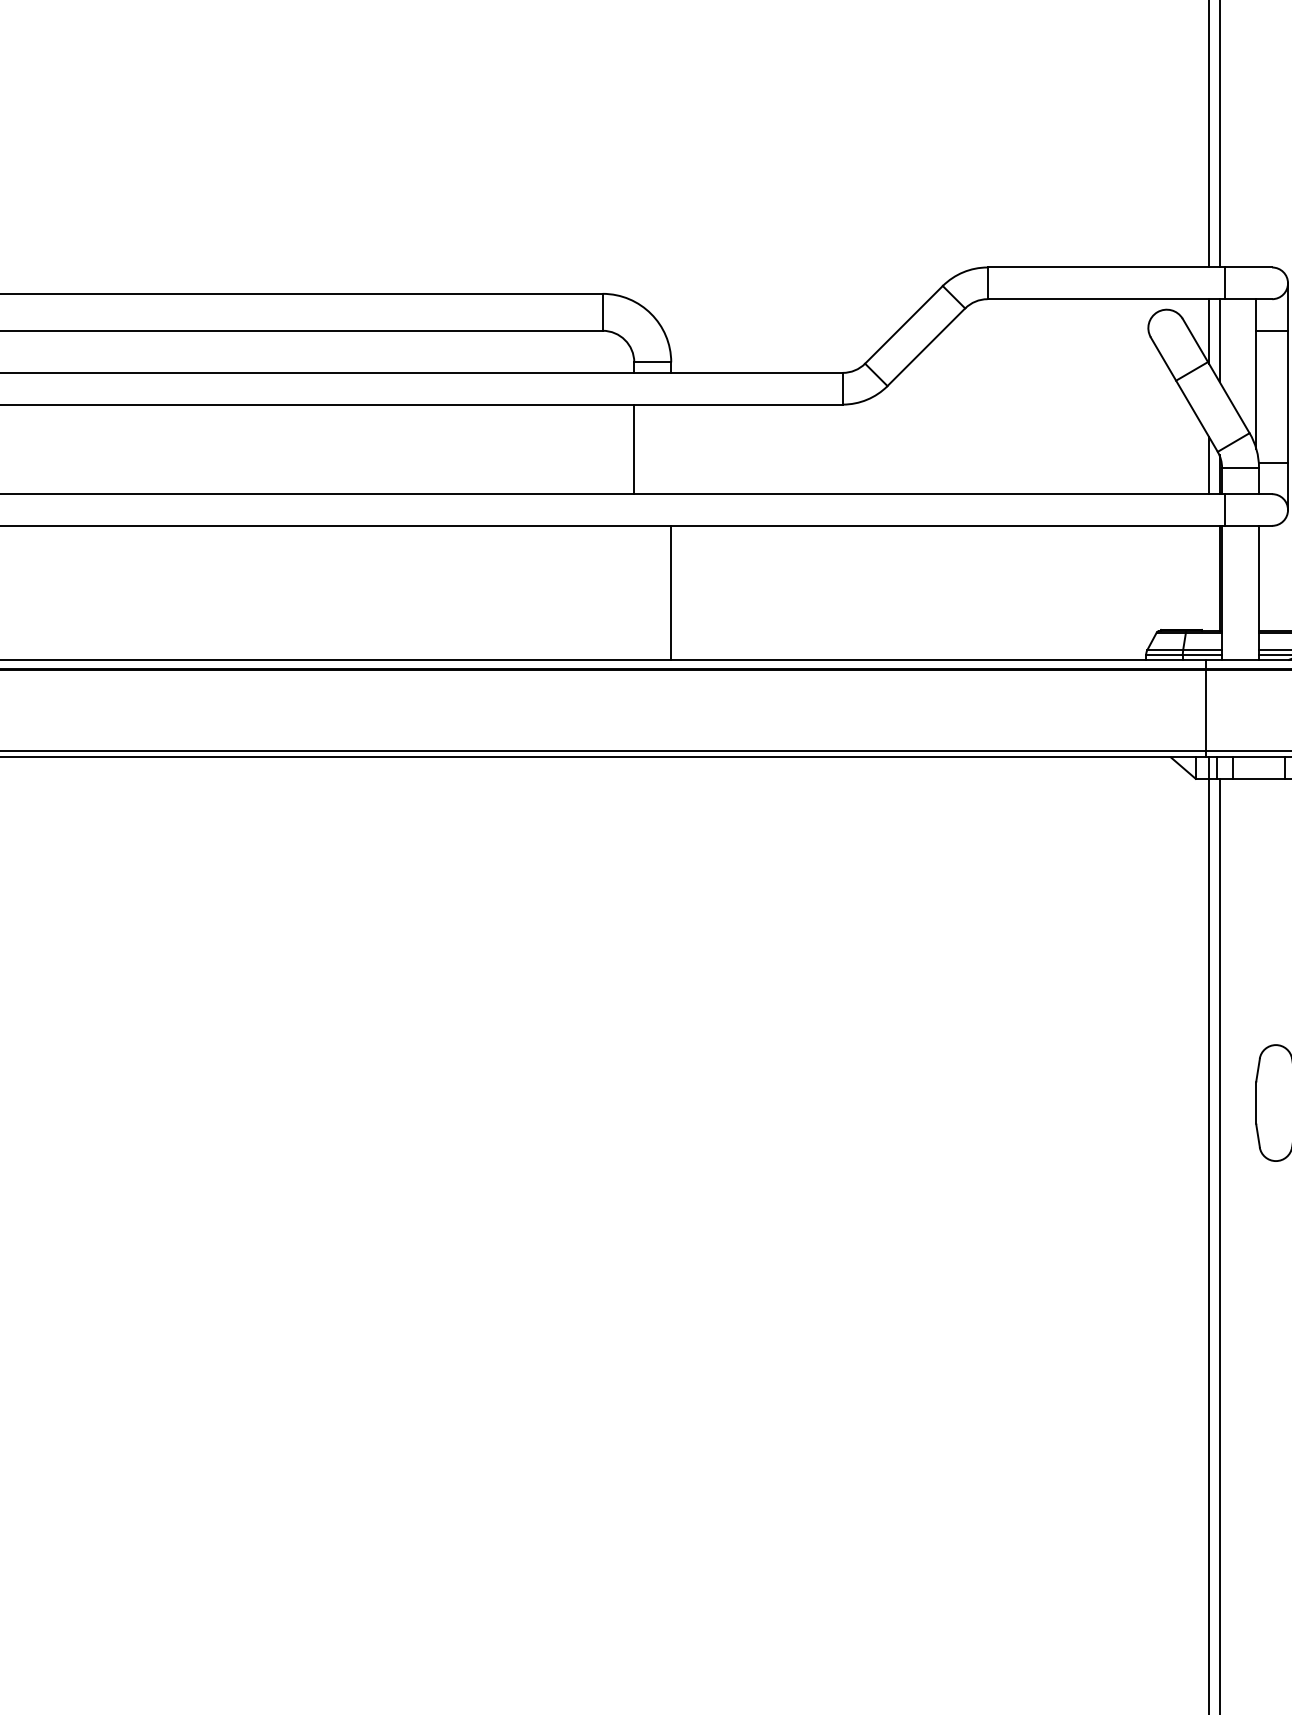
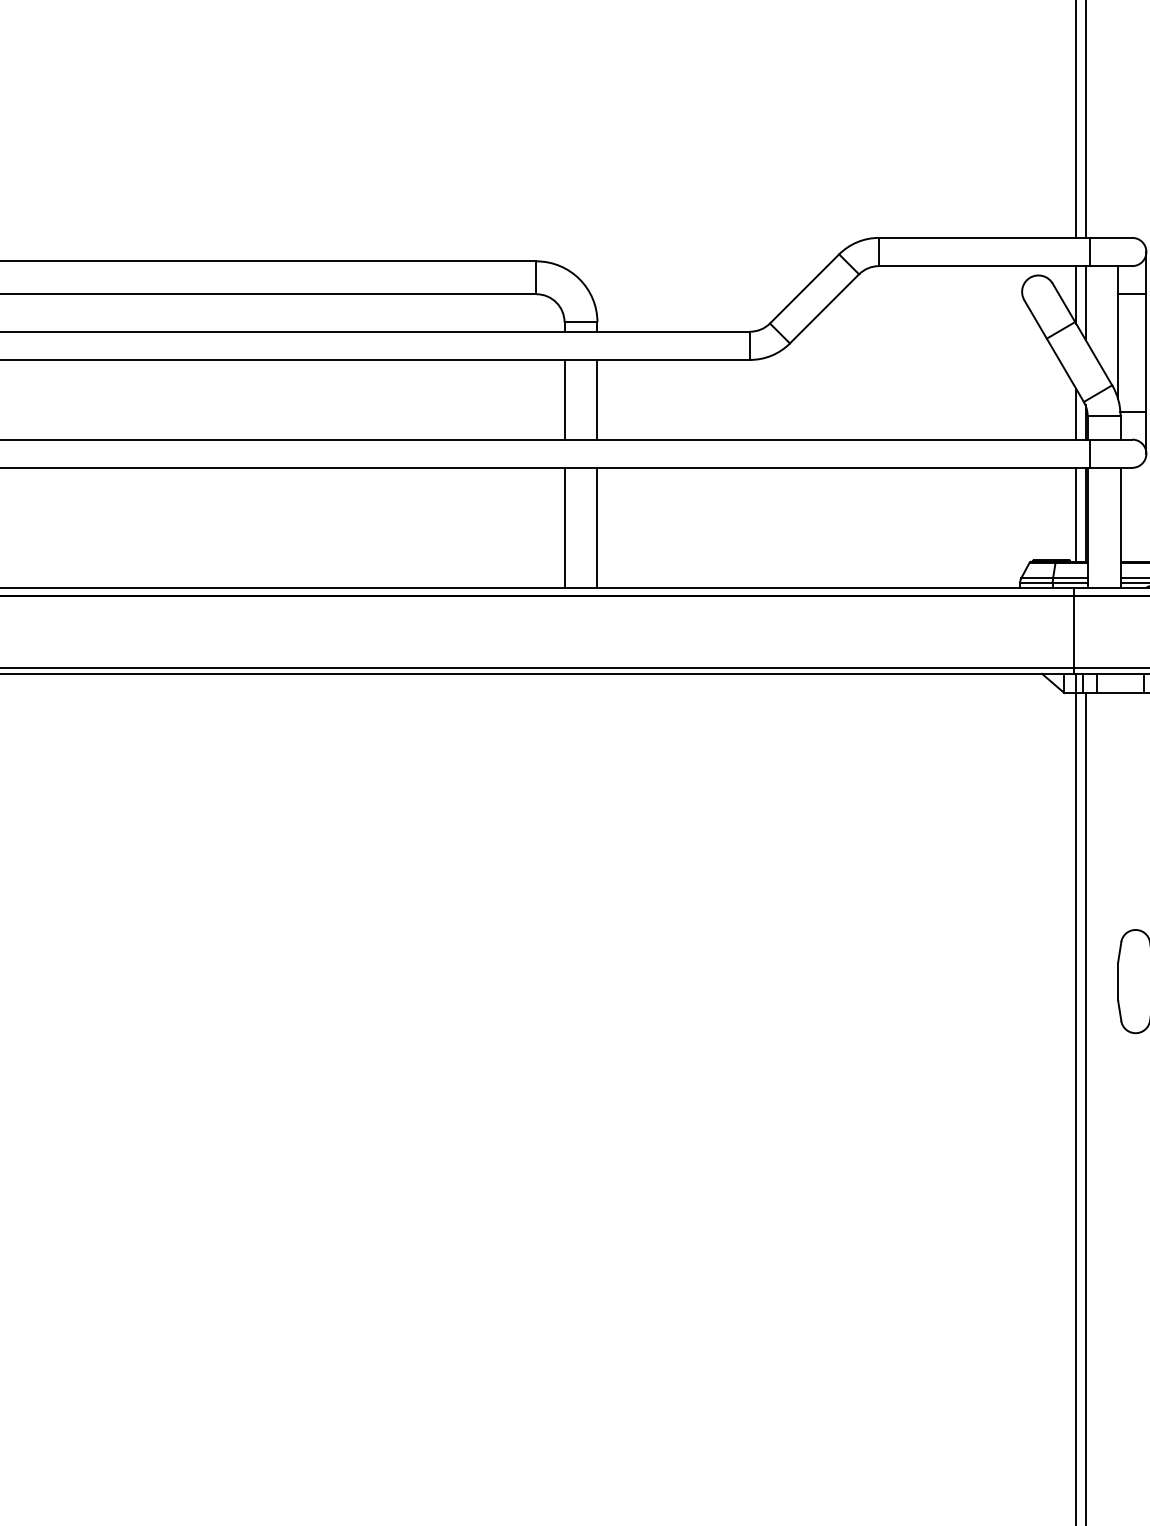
line: (671, 449) -> (597, 399), added
line: (1208, 578) -> (1075, 514), added
line: (634, 592) -> (564, 527), added

